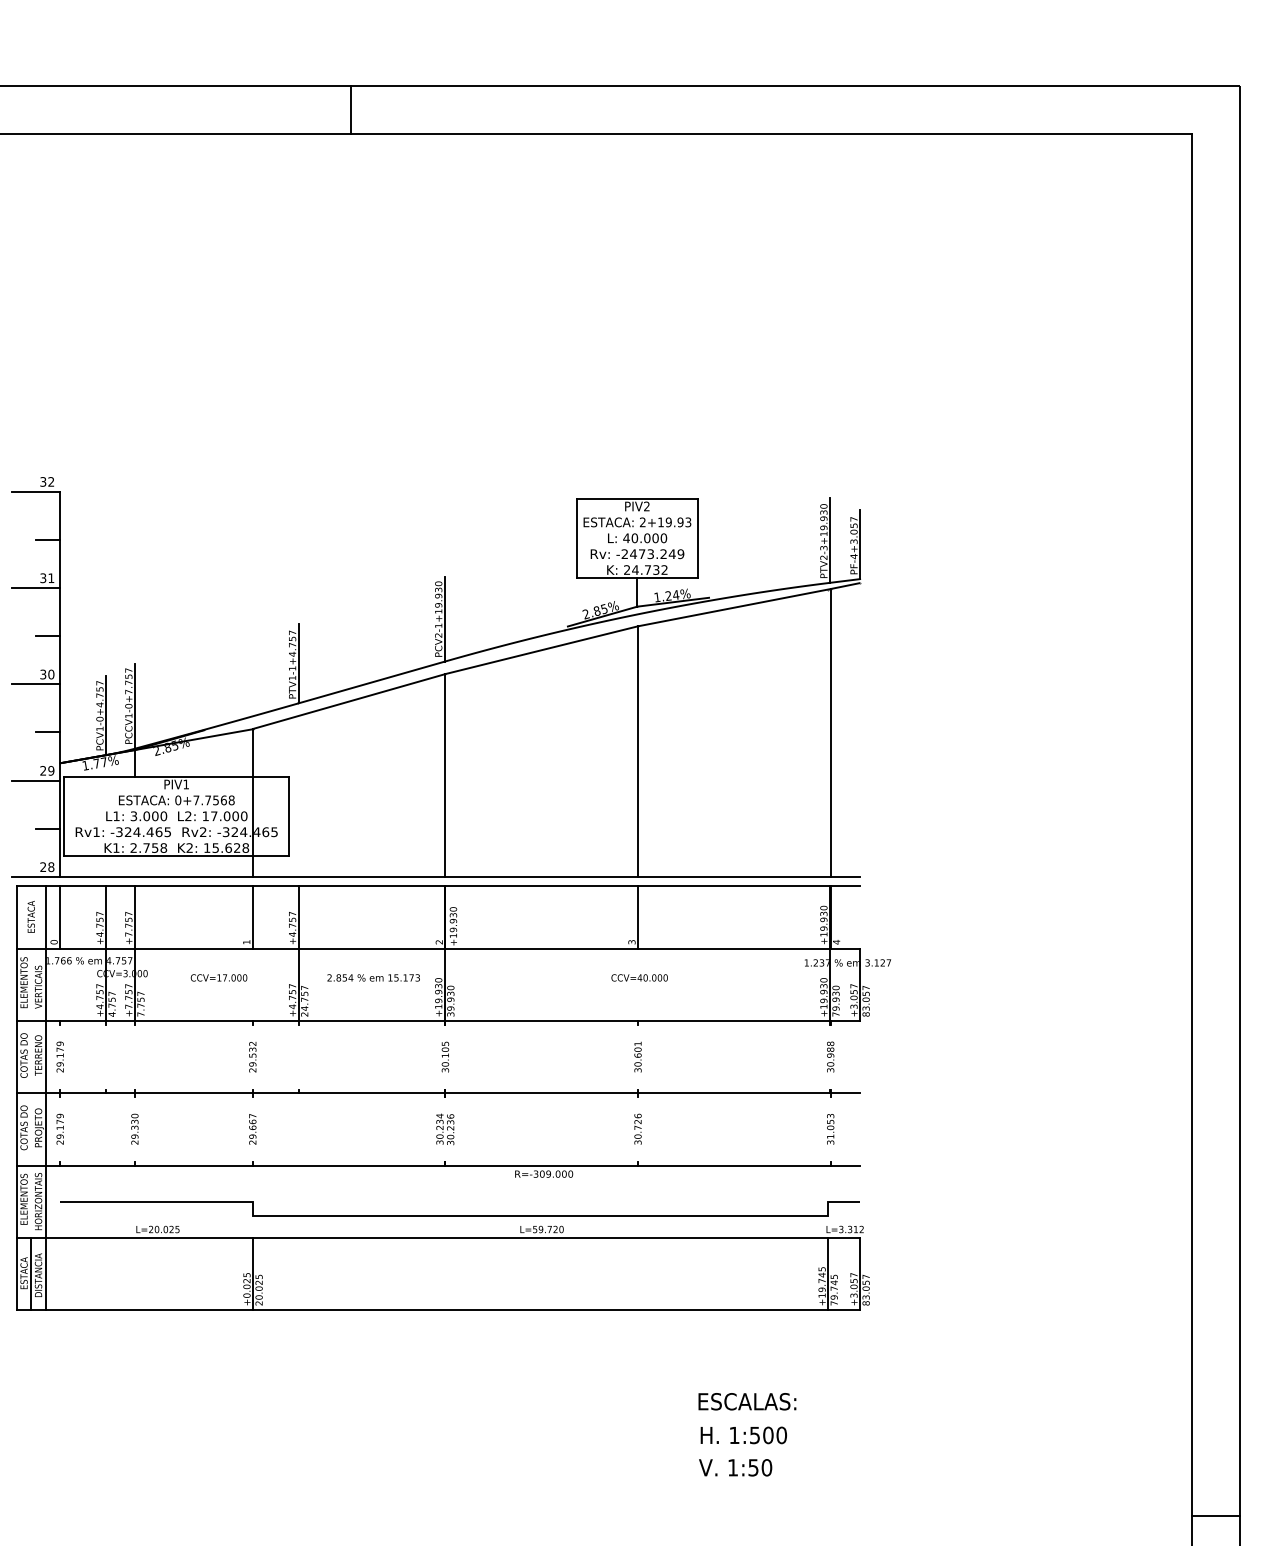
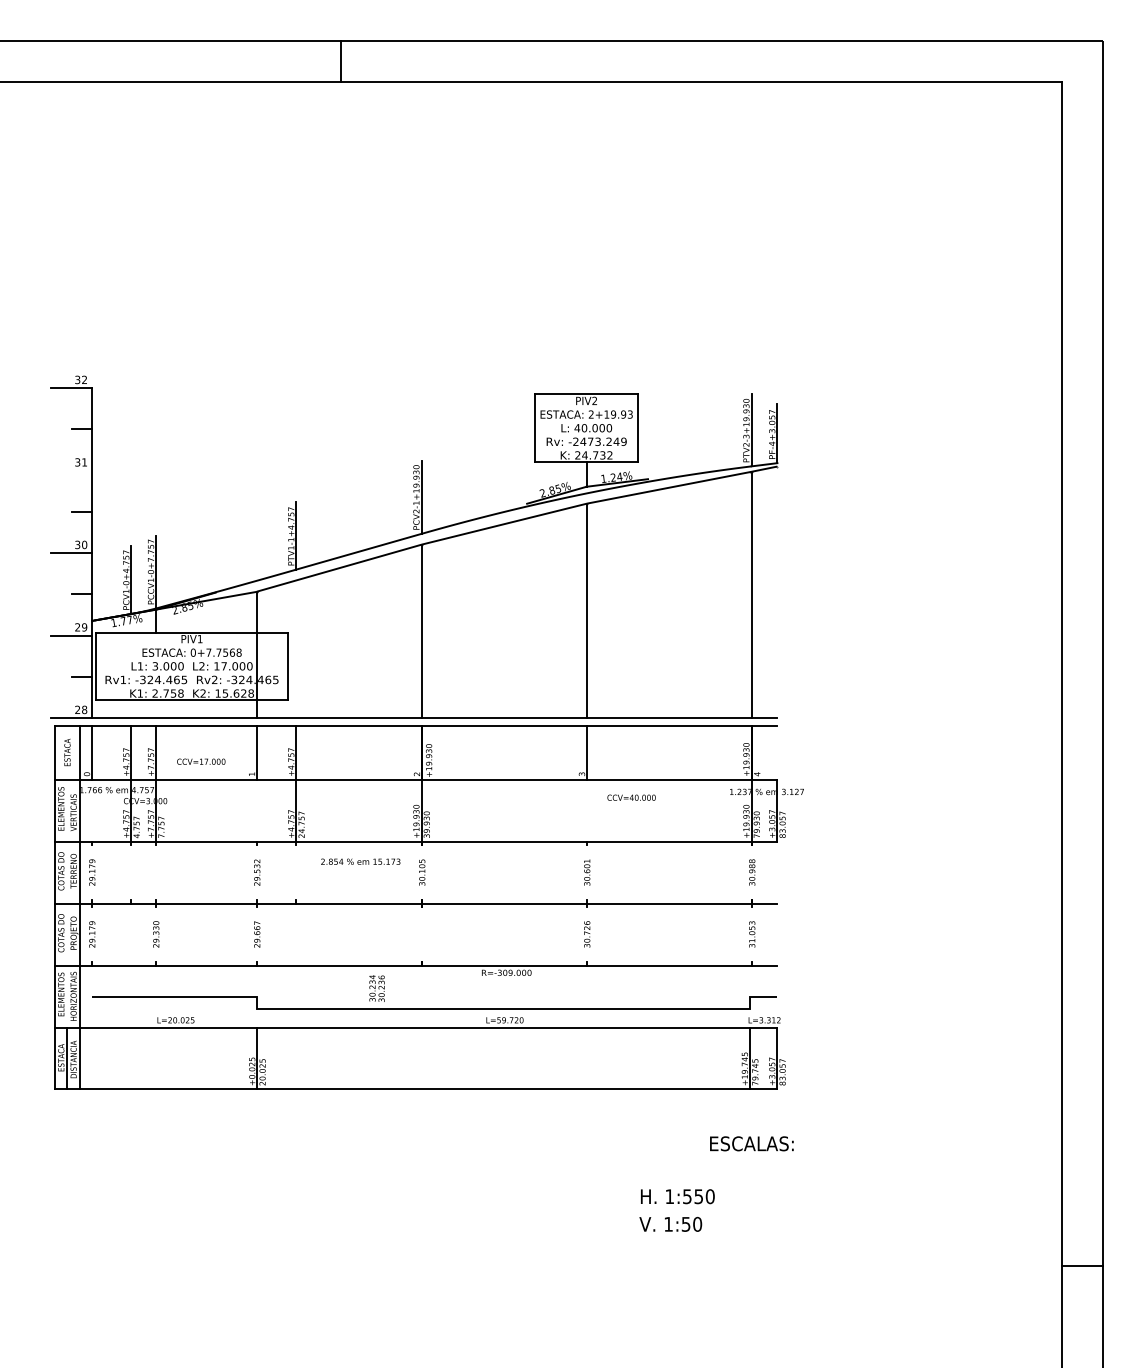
line: (36, 587) -> (71, 470), removed
text: (219, 977) -> (201, 761), moved
text: (373, 977) -> (360, 861), moved
text: (639, 977) -> (631, 797), moved
text: (444, 1129) -> (376, 988), moved
text: (746, 1401) -> (751, 1143), moved
text: (767, 1435) -> (698, 1196), 1:500 -> 1:550

